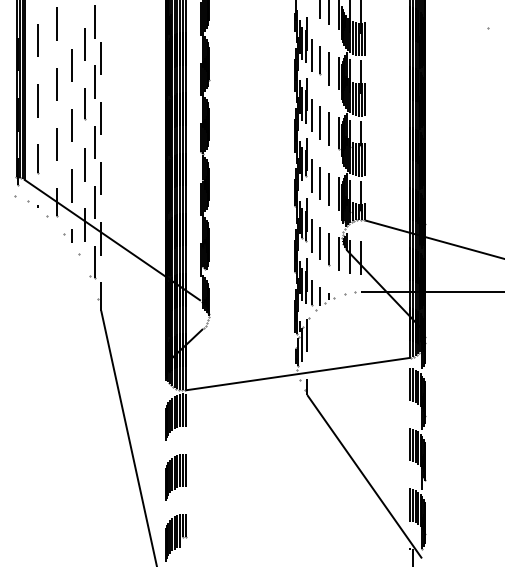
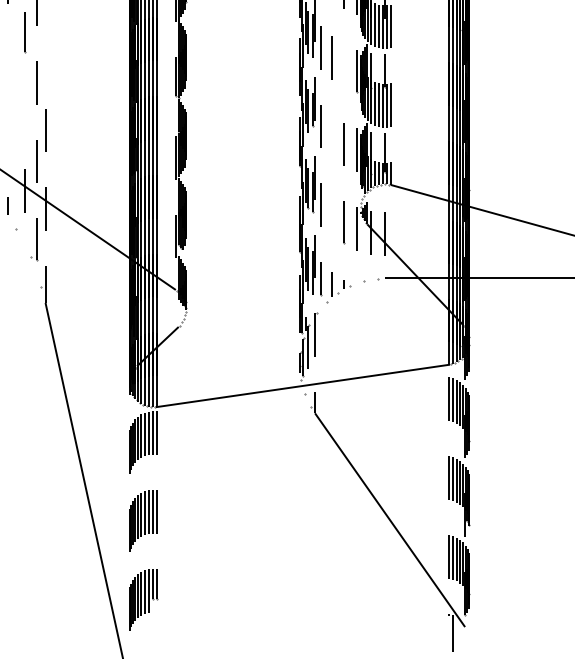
line: (101, 118) -> (45, 51), removed
line: (72, 125) -> (7, 60), removed
line: (329, 128) -> (344, 64), removed
line: (85, 164) -> (24, 111), removed
line: (320, 183) -> (332, 136), removed
line: (72, 185) -> (7, 139), removed
line: (320, 243) -> (332, 215), removed

